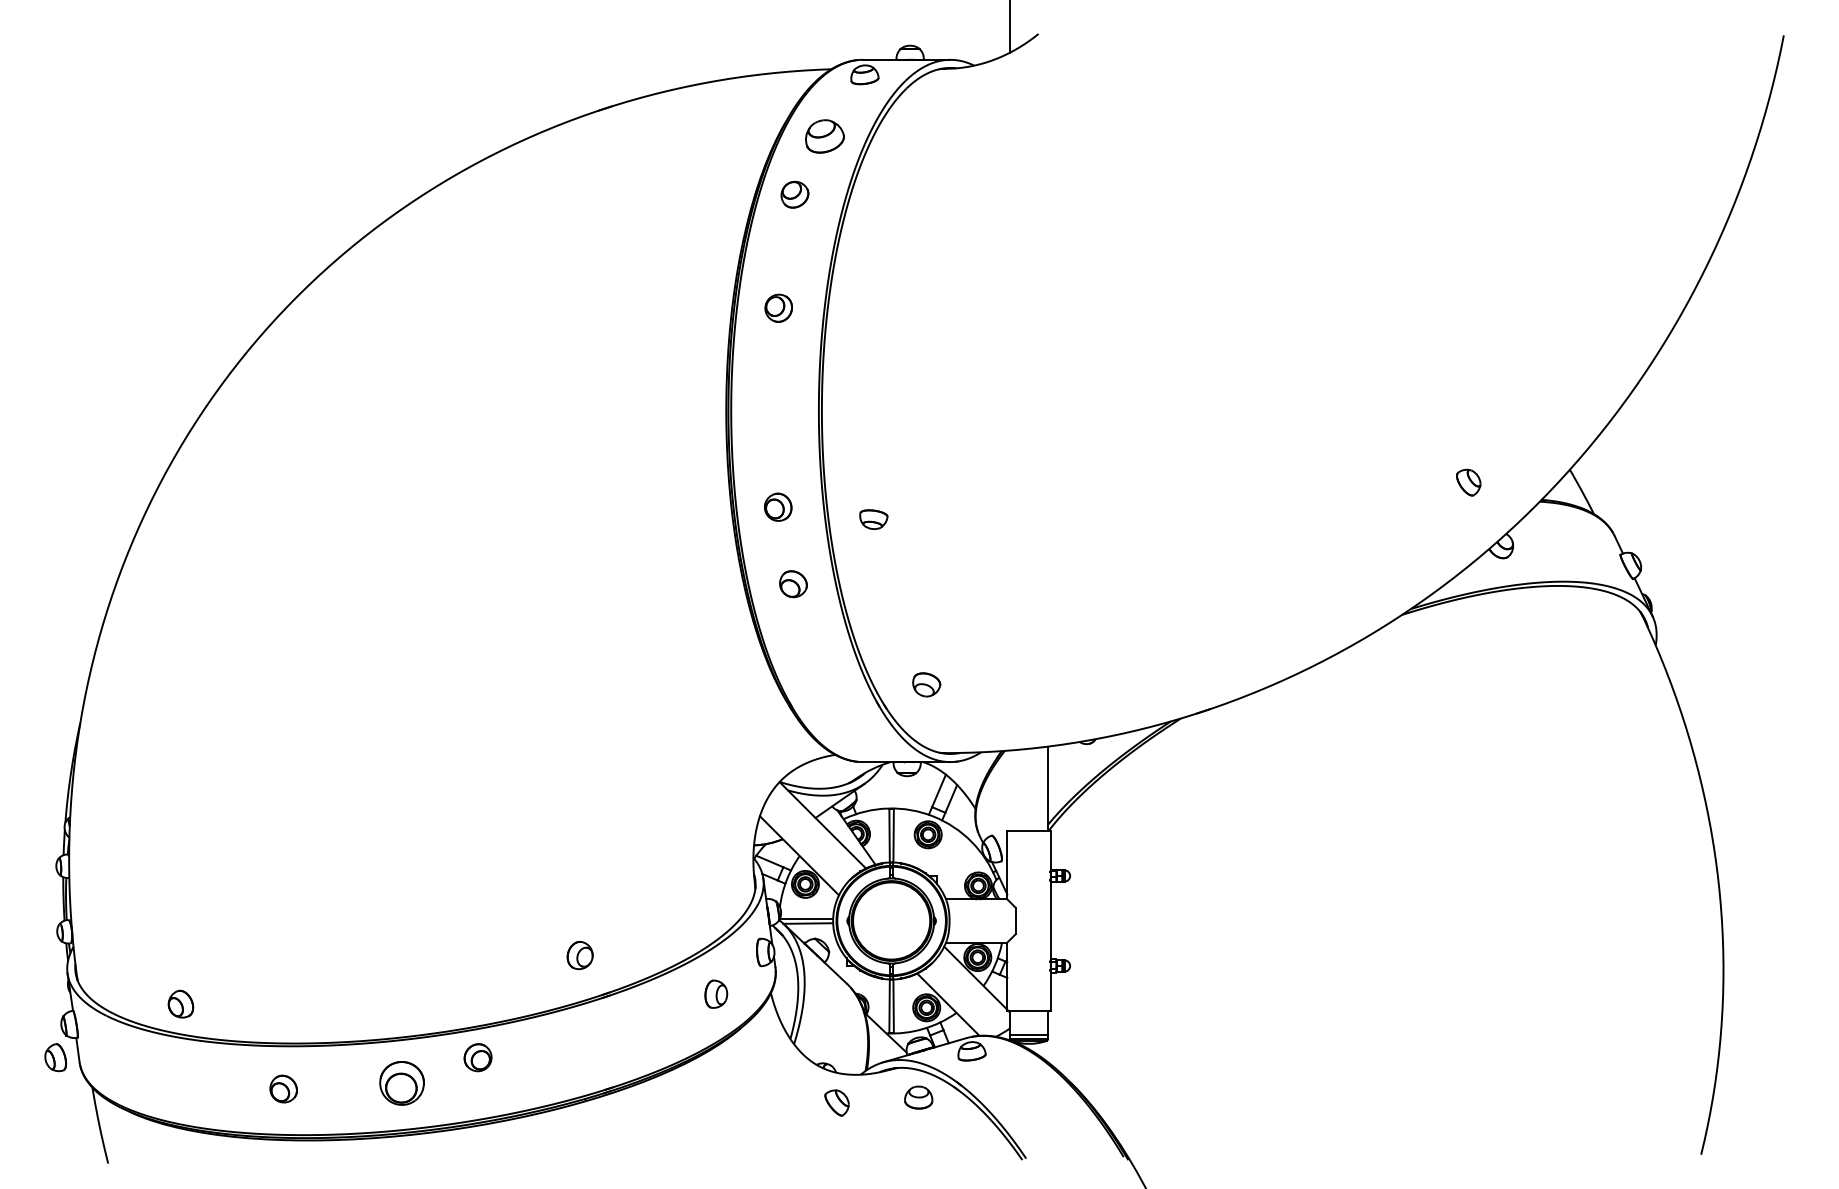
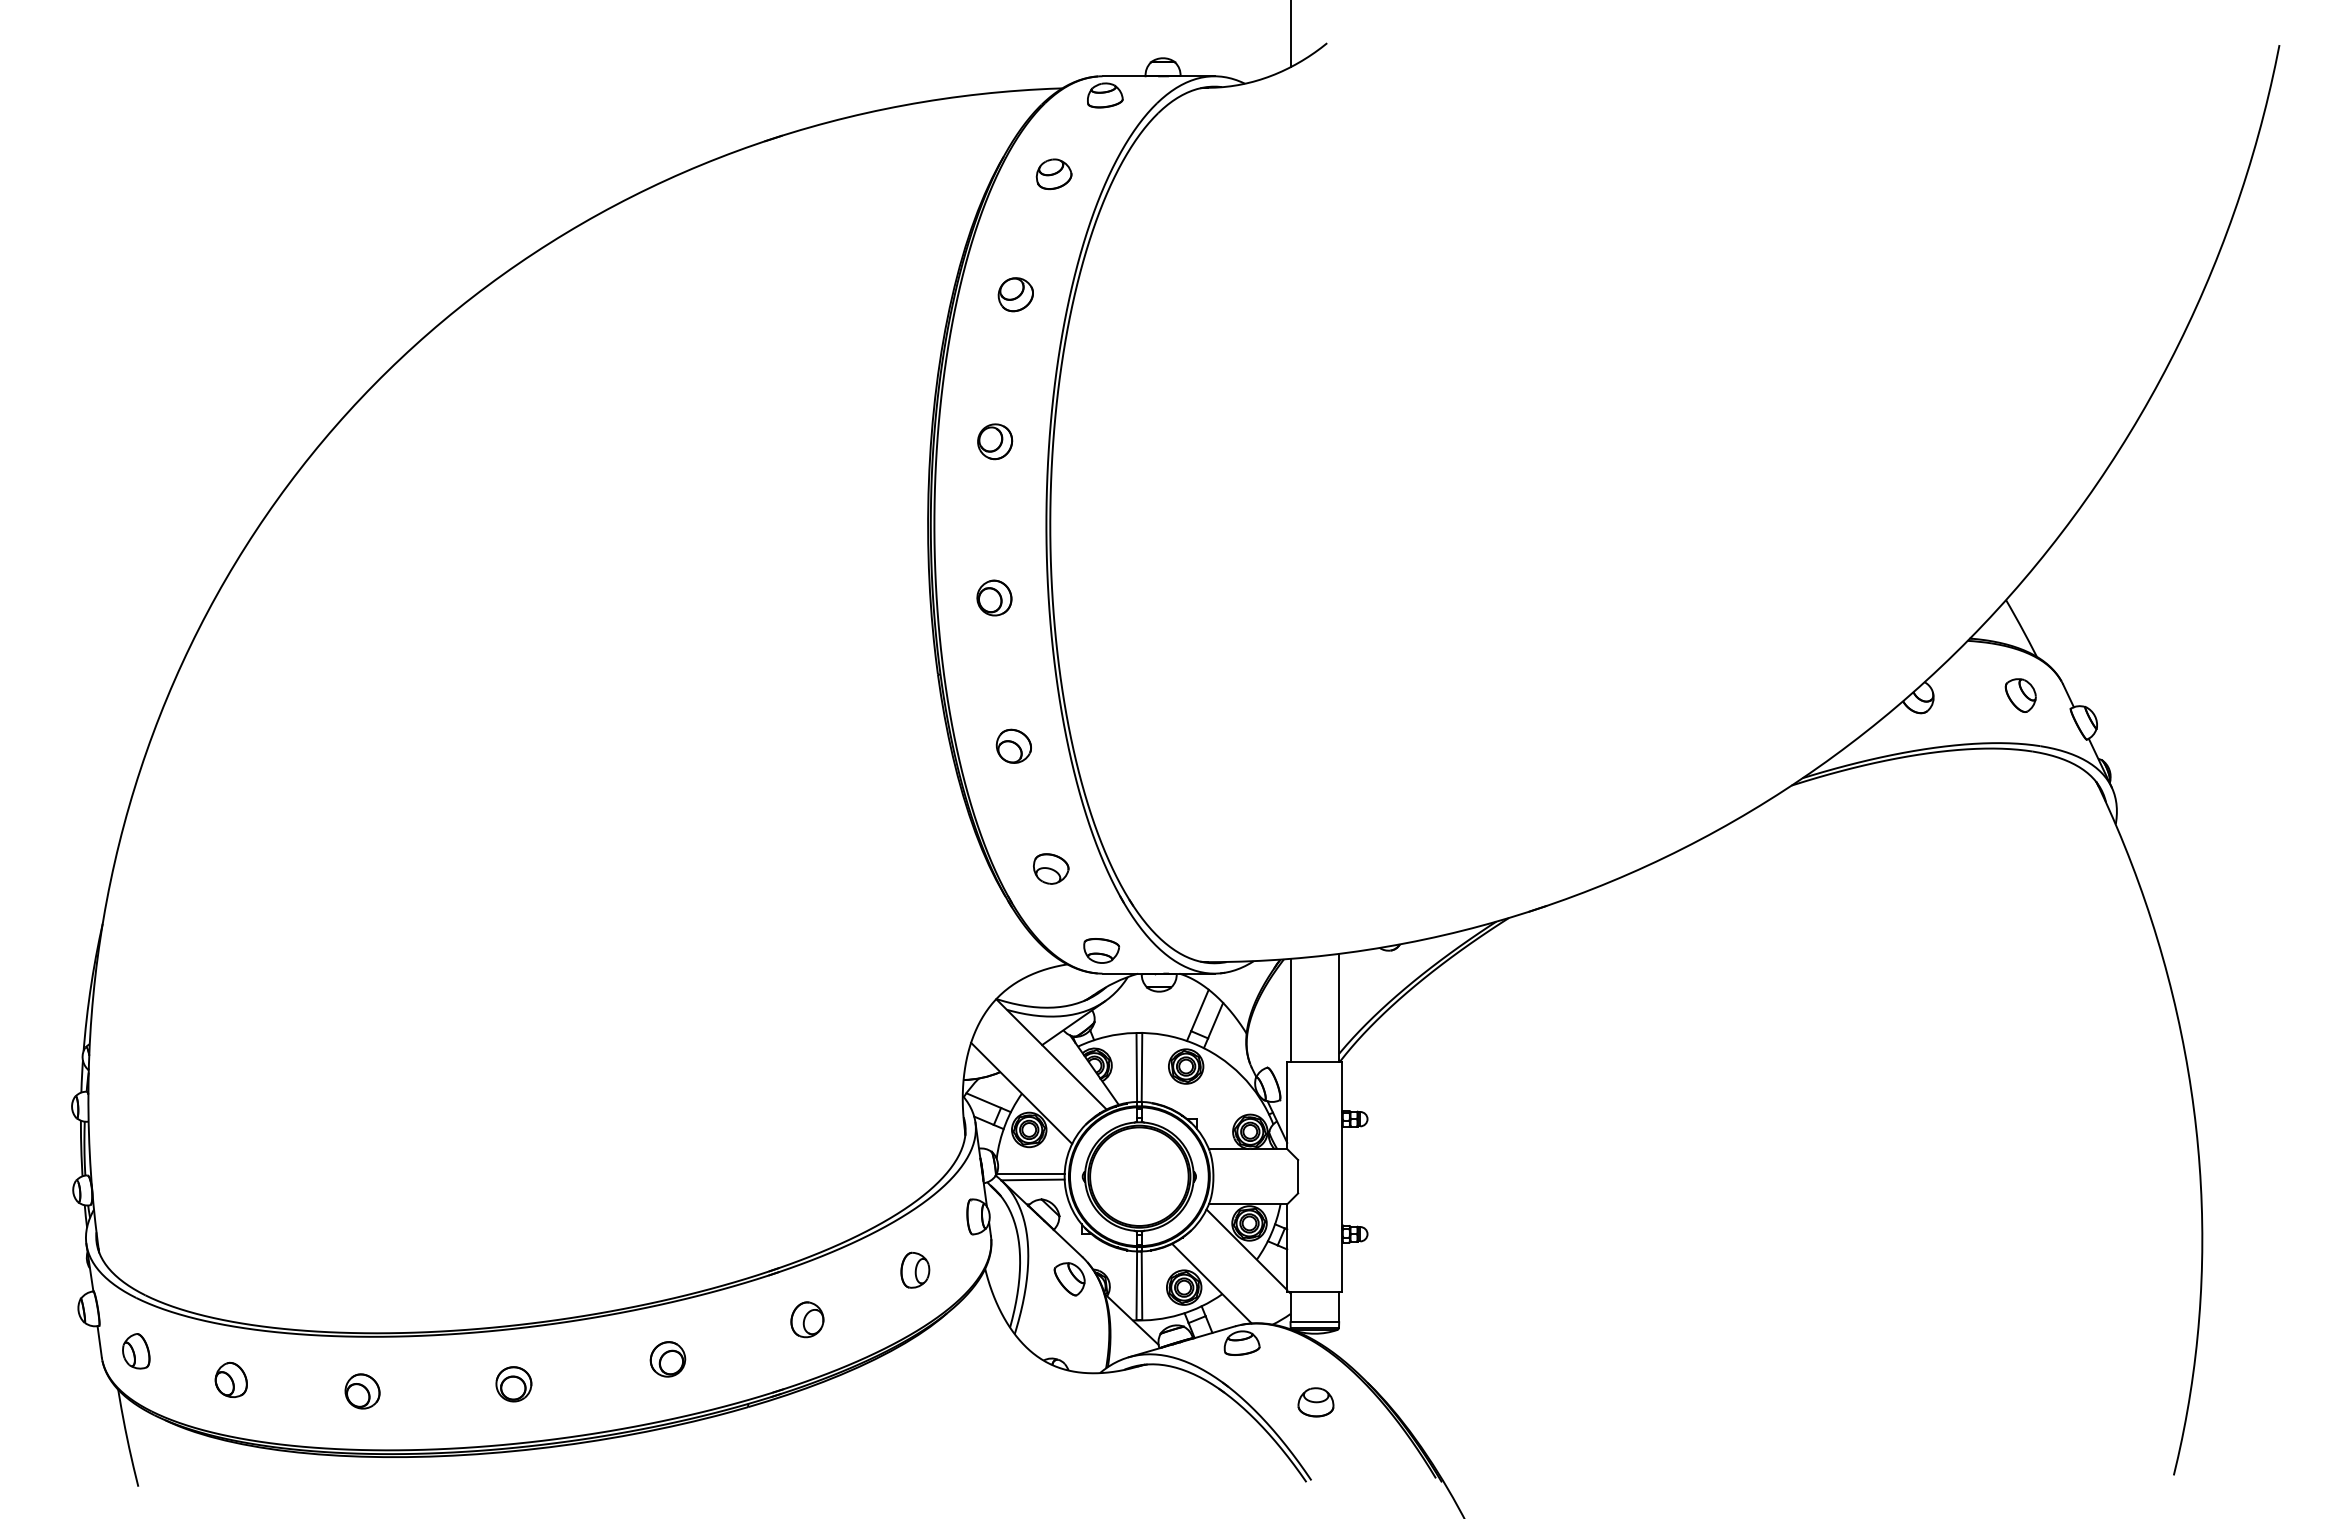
part: (824, 136) -> (1053, 174), size x0.71
part: (794, 194) -> (1015, 294), moved
part: (779, 308) -> (995, 441), moved
part: (1468, 482) -> (2020, 695), moved
part: (778, 506) -> (994, 597), moved
part: (873, 519) -> (1101, 950), moved
part: (926, 684) -> (1051, 868), moved
line: (1009, 790) -> (1290, 1009), added
part: (580, 955) -> (807, 1319), moved
part: (180, 1003) -> (230, 1379), moved
part: (55, 1057) -> (136, 1351), moved
part: (477, 1057) -> (667, 1359), moved
part: (401, 1083) -> (513, 1384), size x0.62
part: (918, 1097) -> (1315, 1402), moved
part: (836, 1103) -> (1069, 1279), moved

